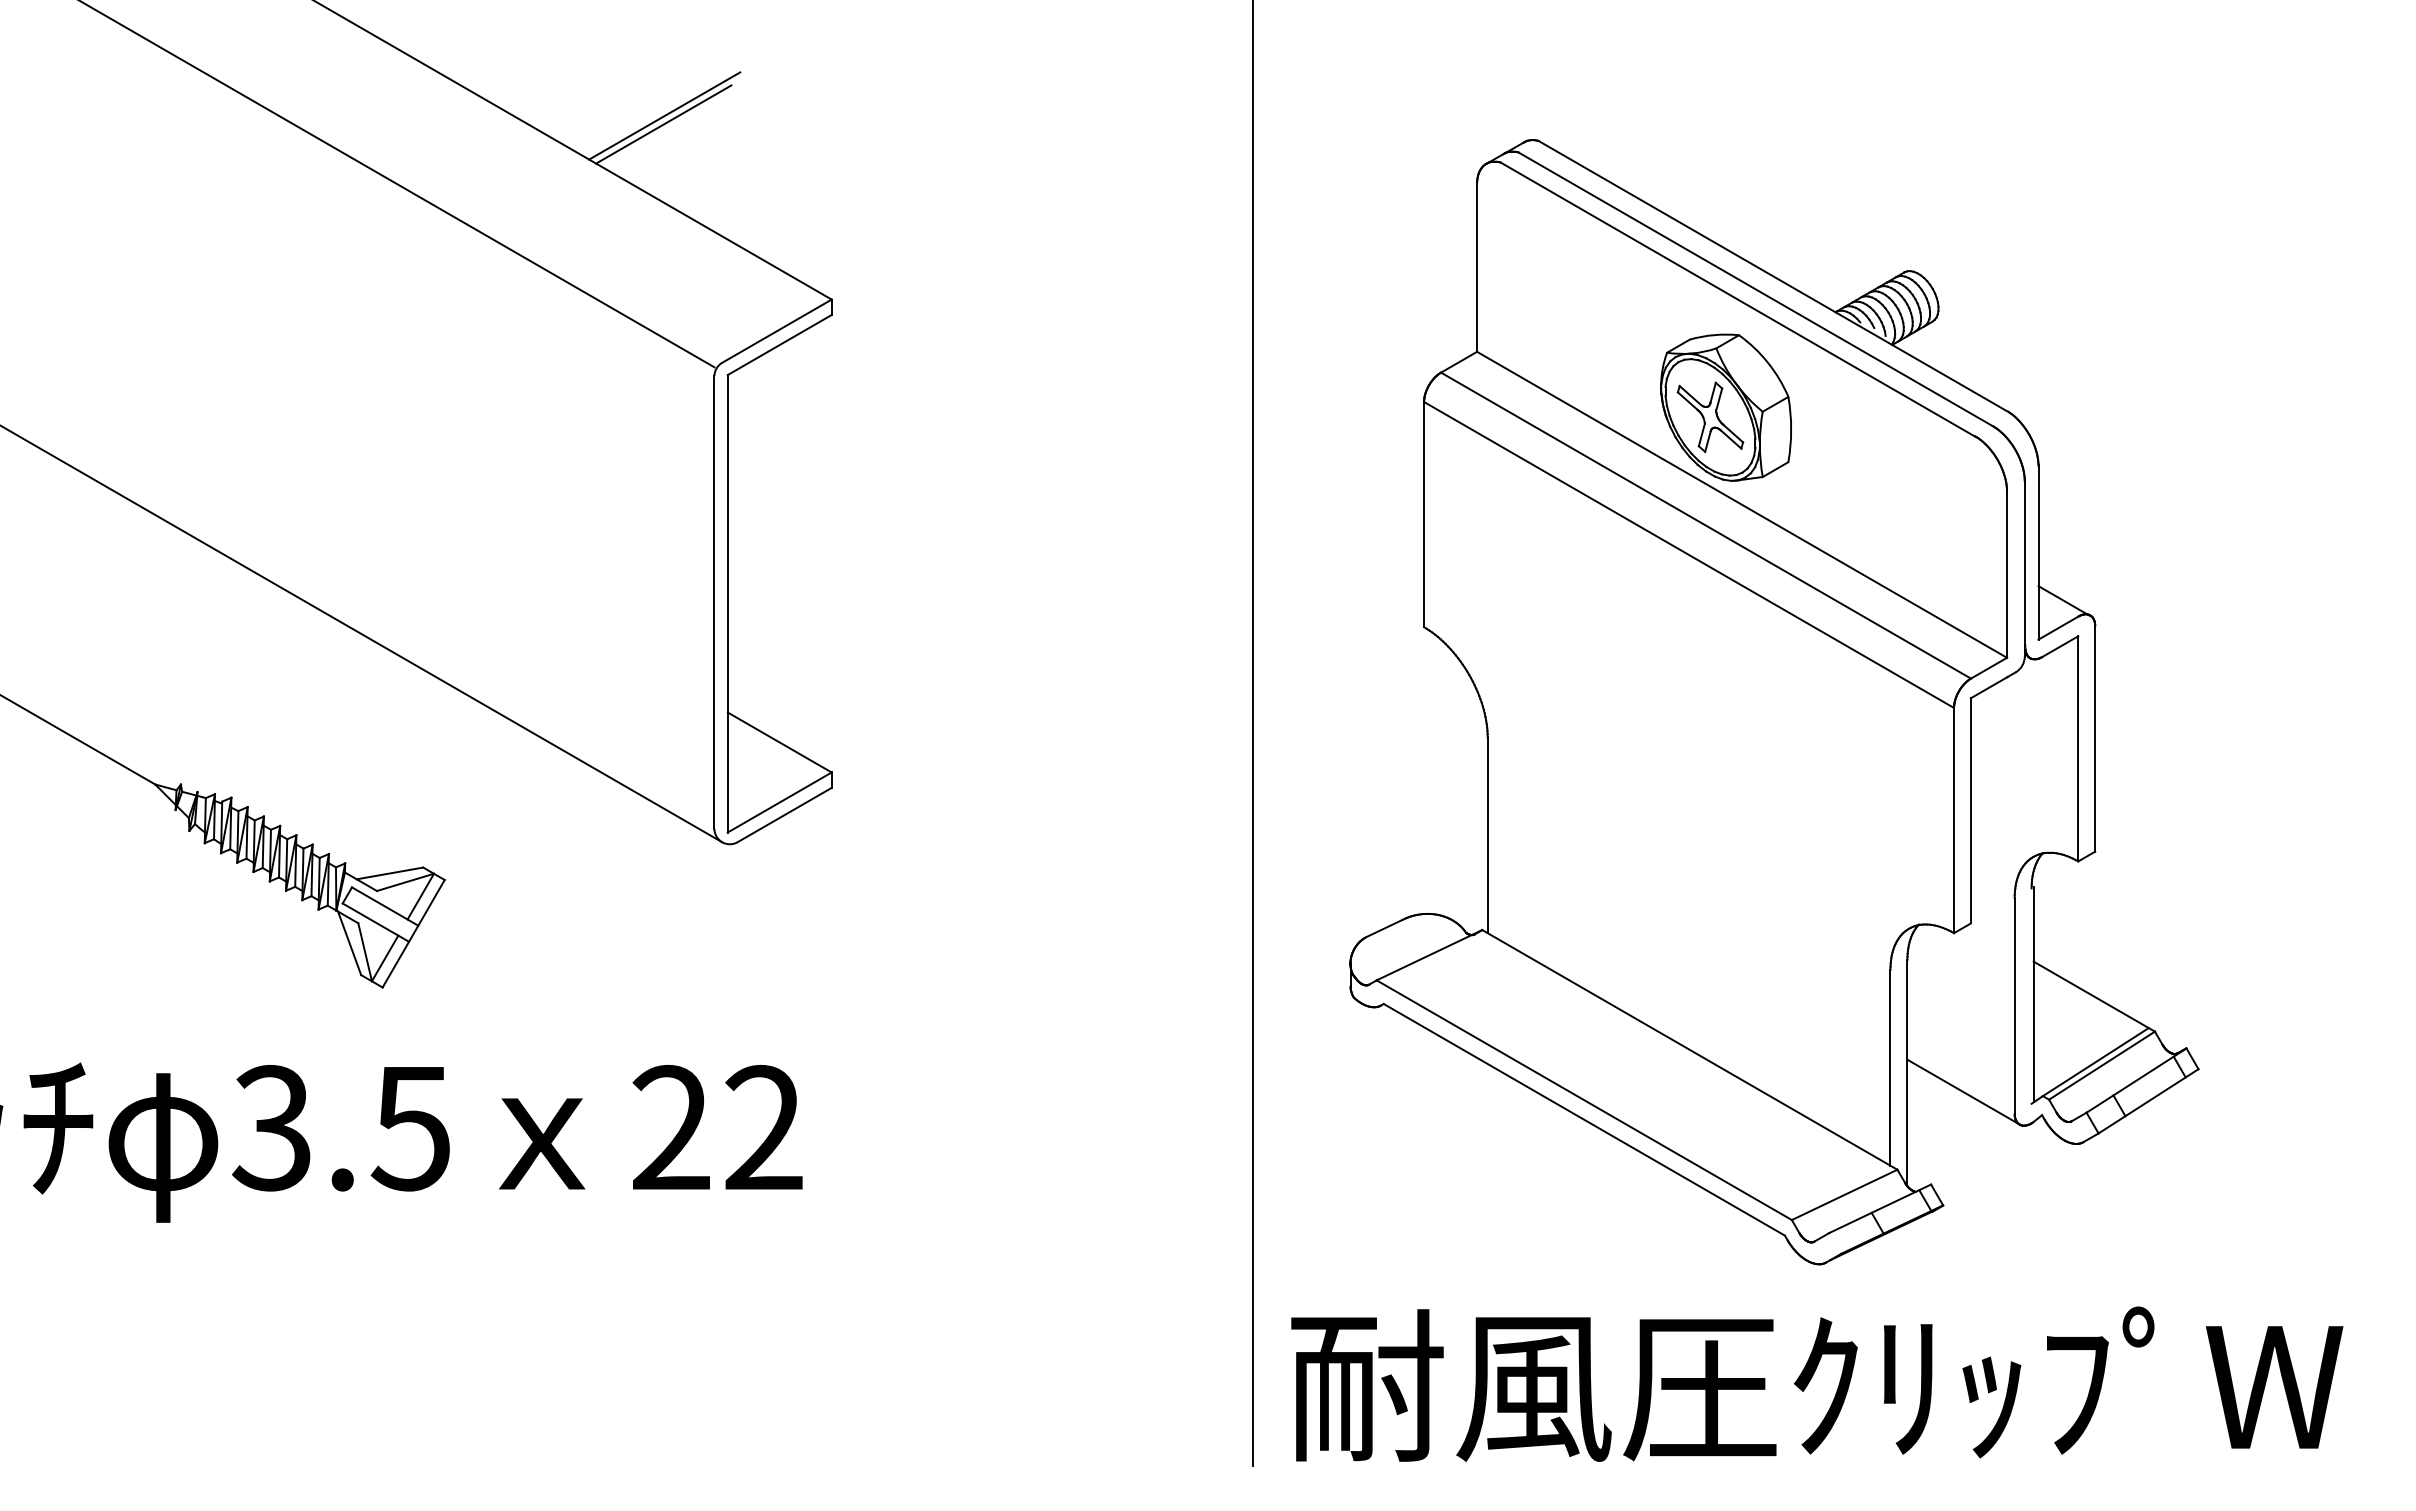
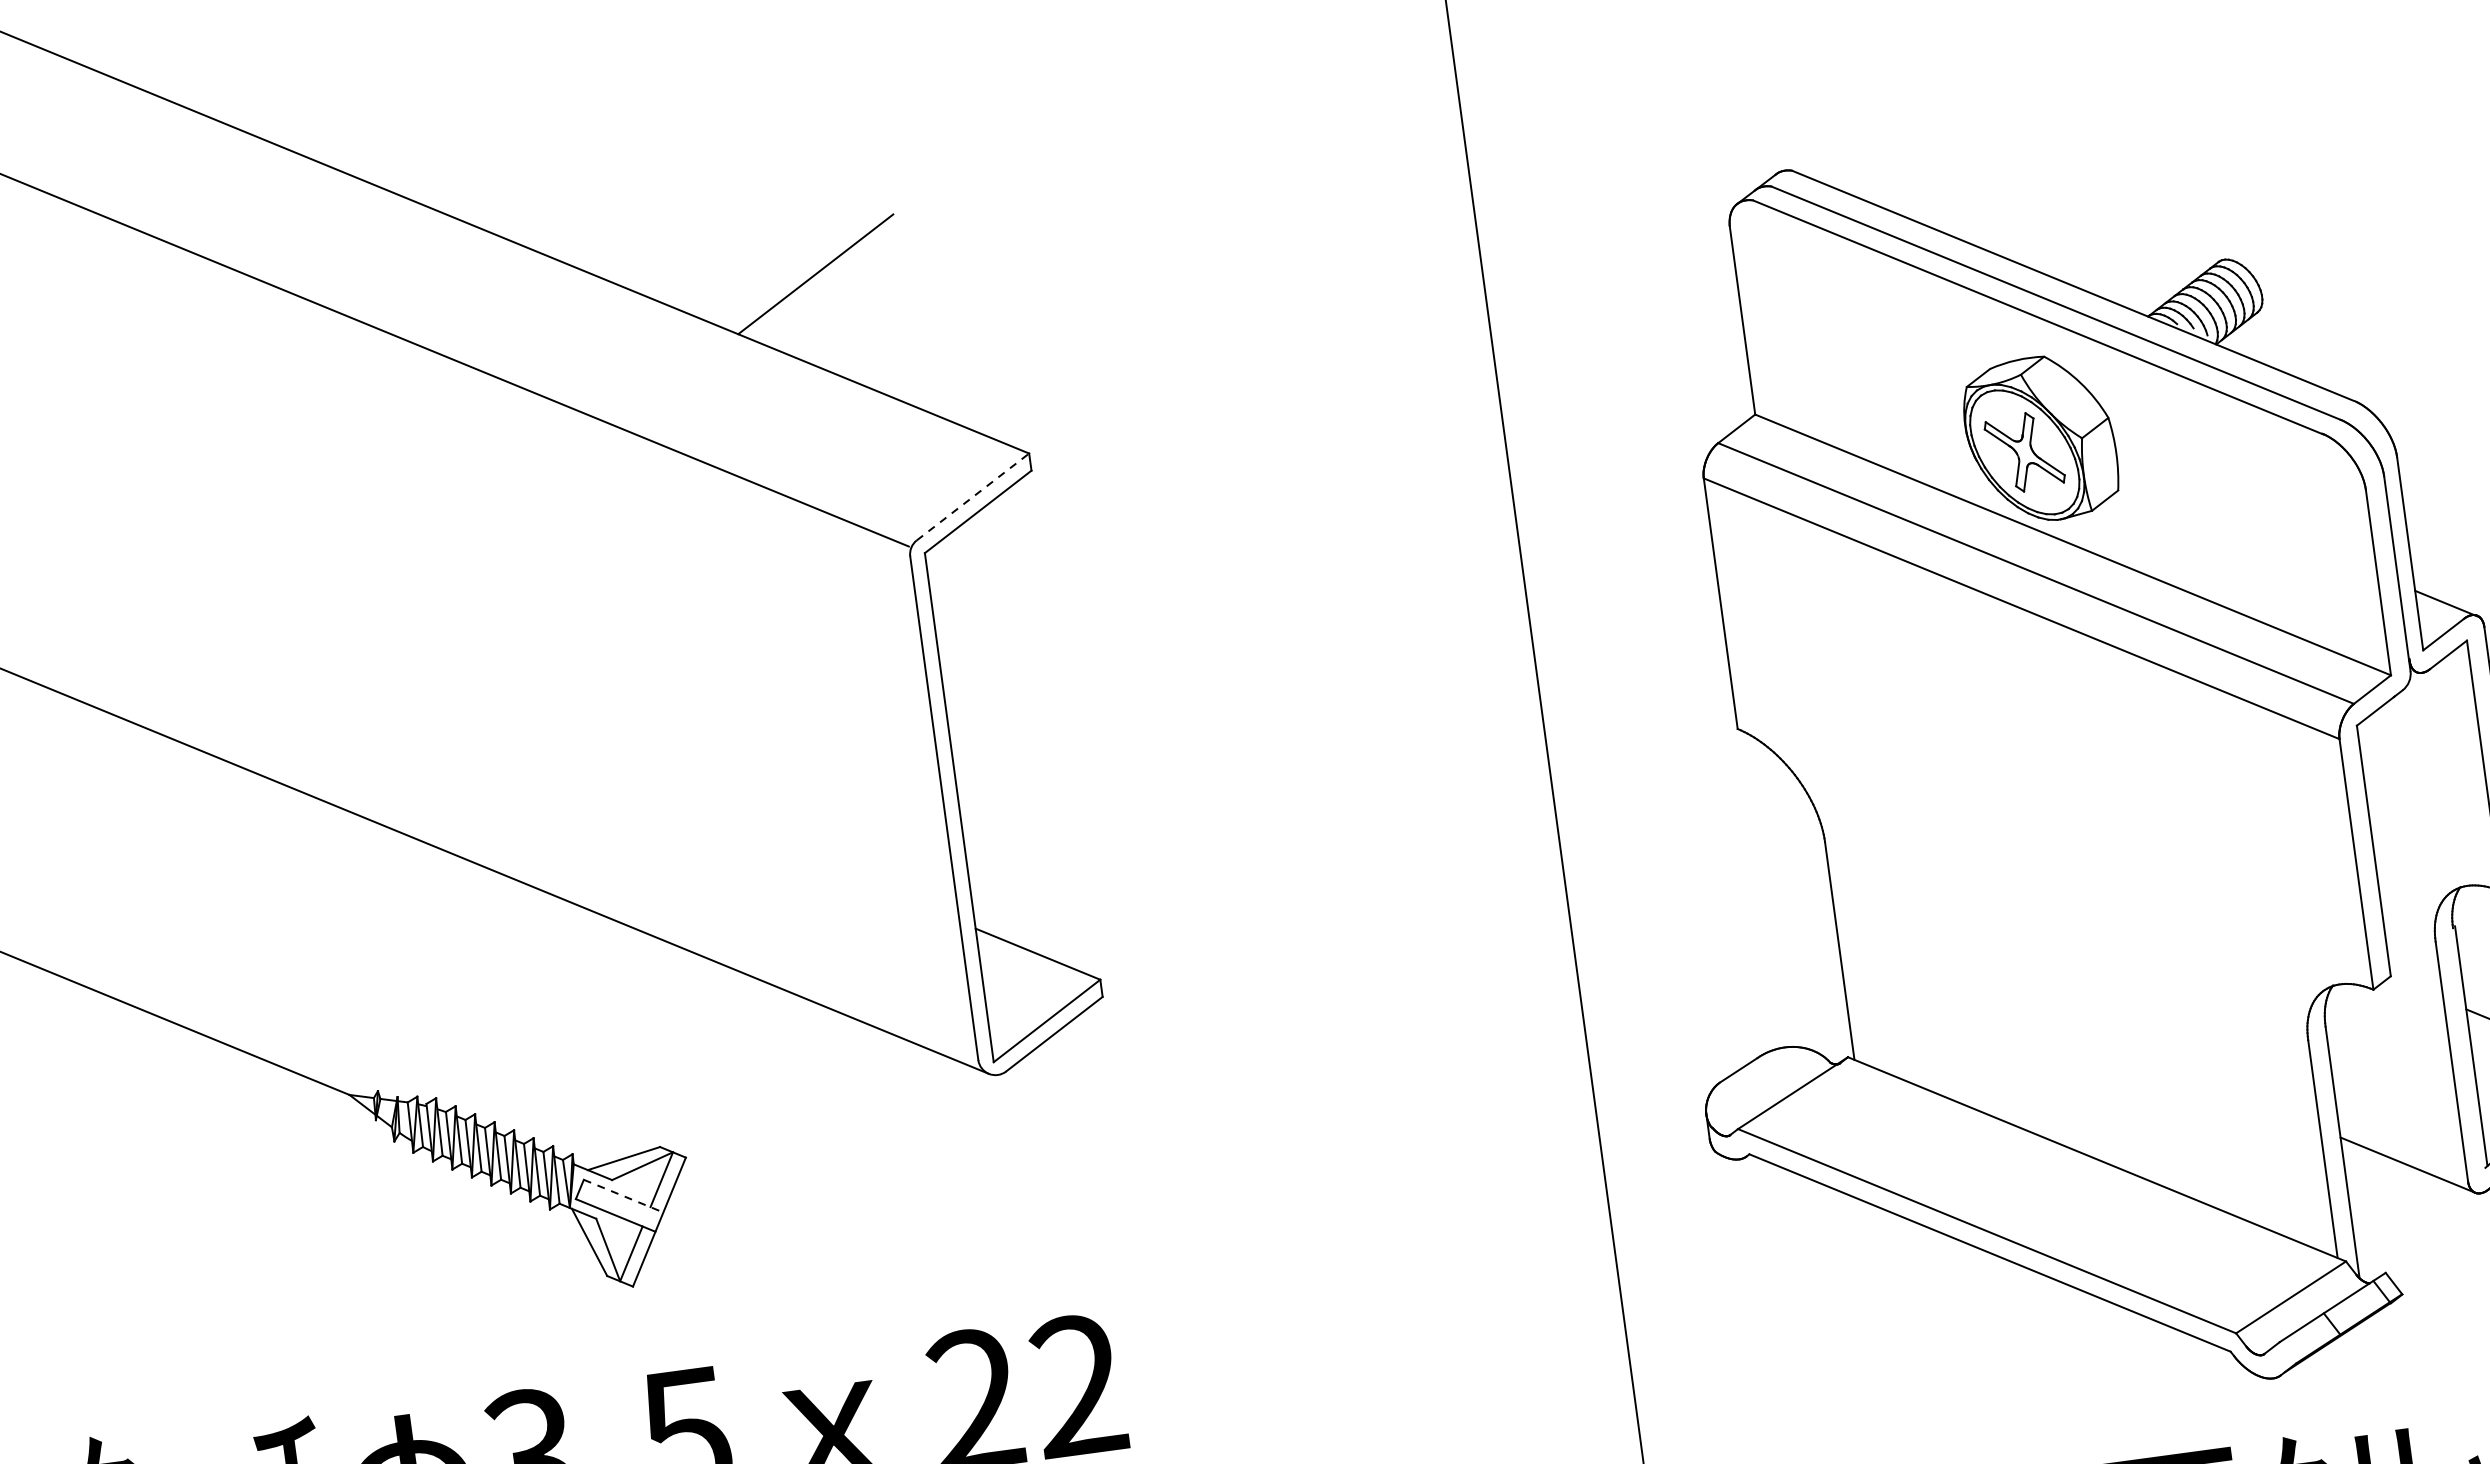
line: (663, 124) -> (815, 284), removed
line: (777, 330) -> (973, 496), solid -> dashed
line: (385, 906) -> (623, 1196), solid -> dashed

